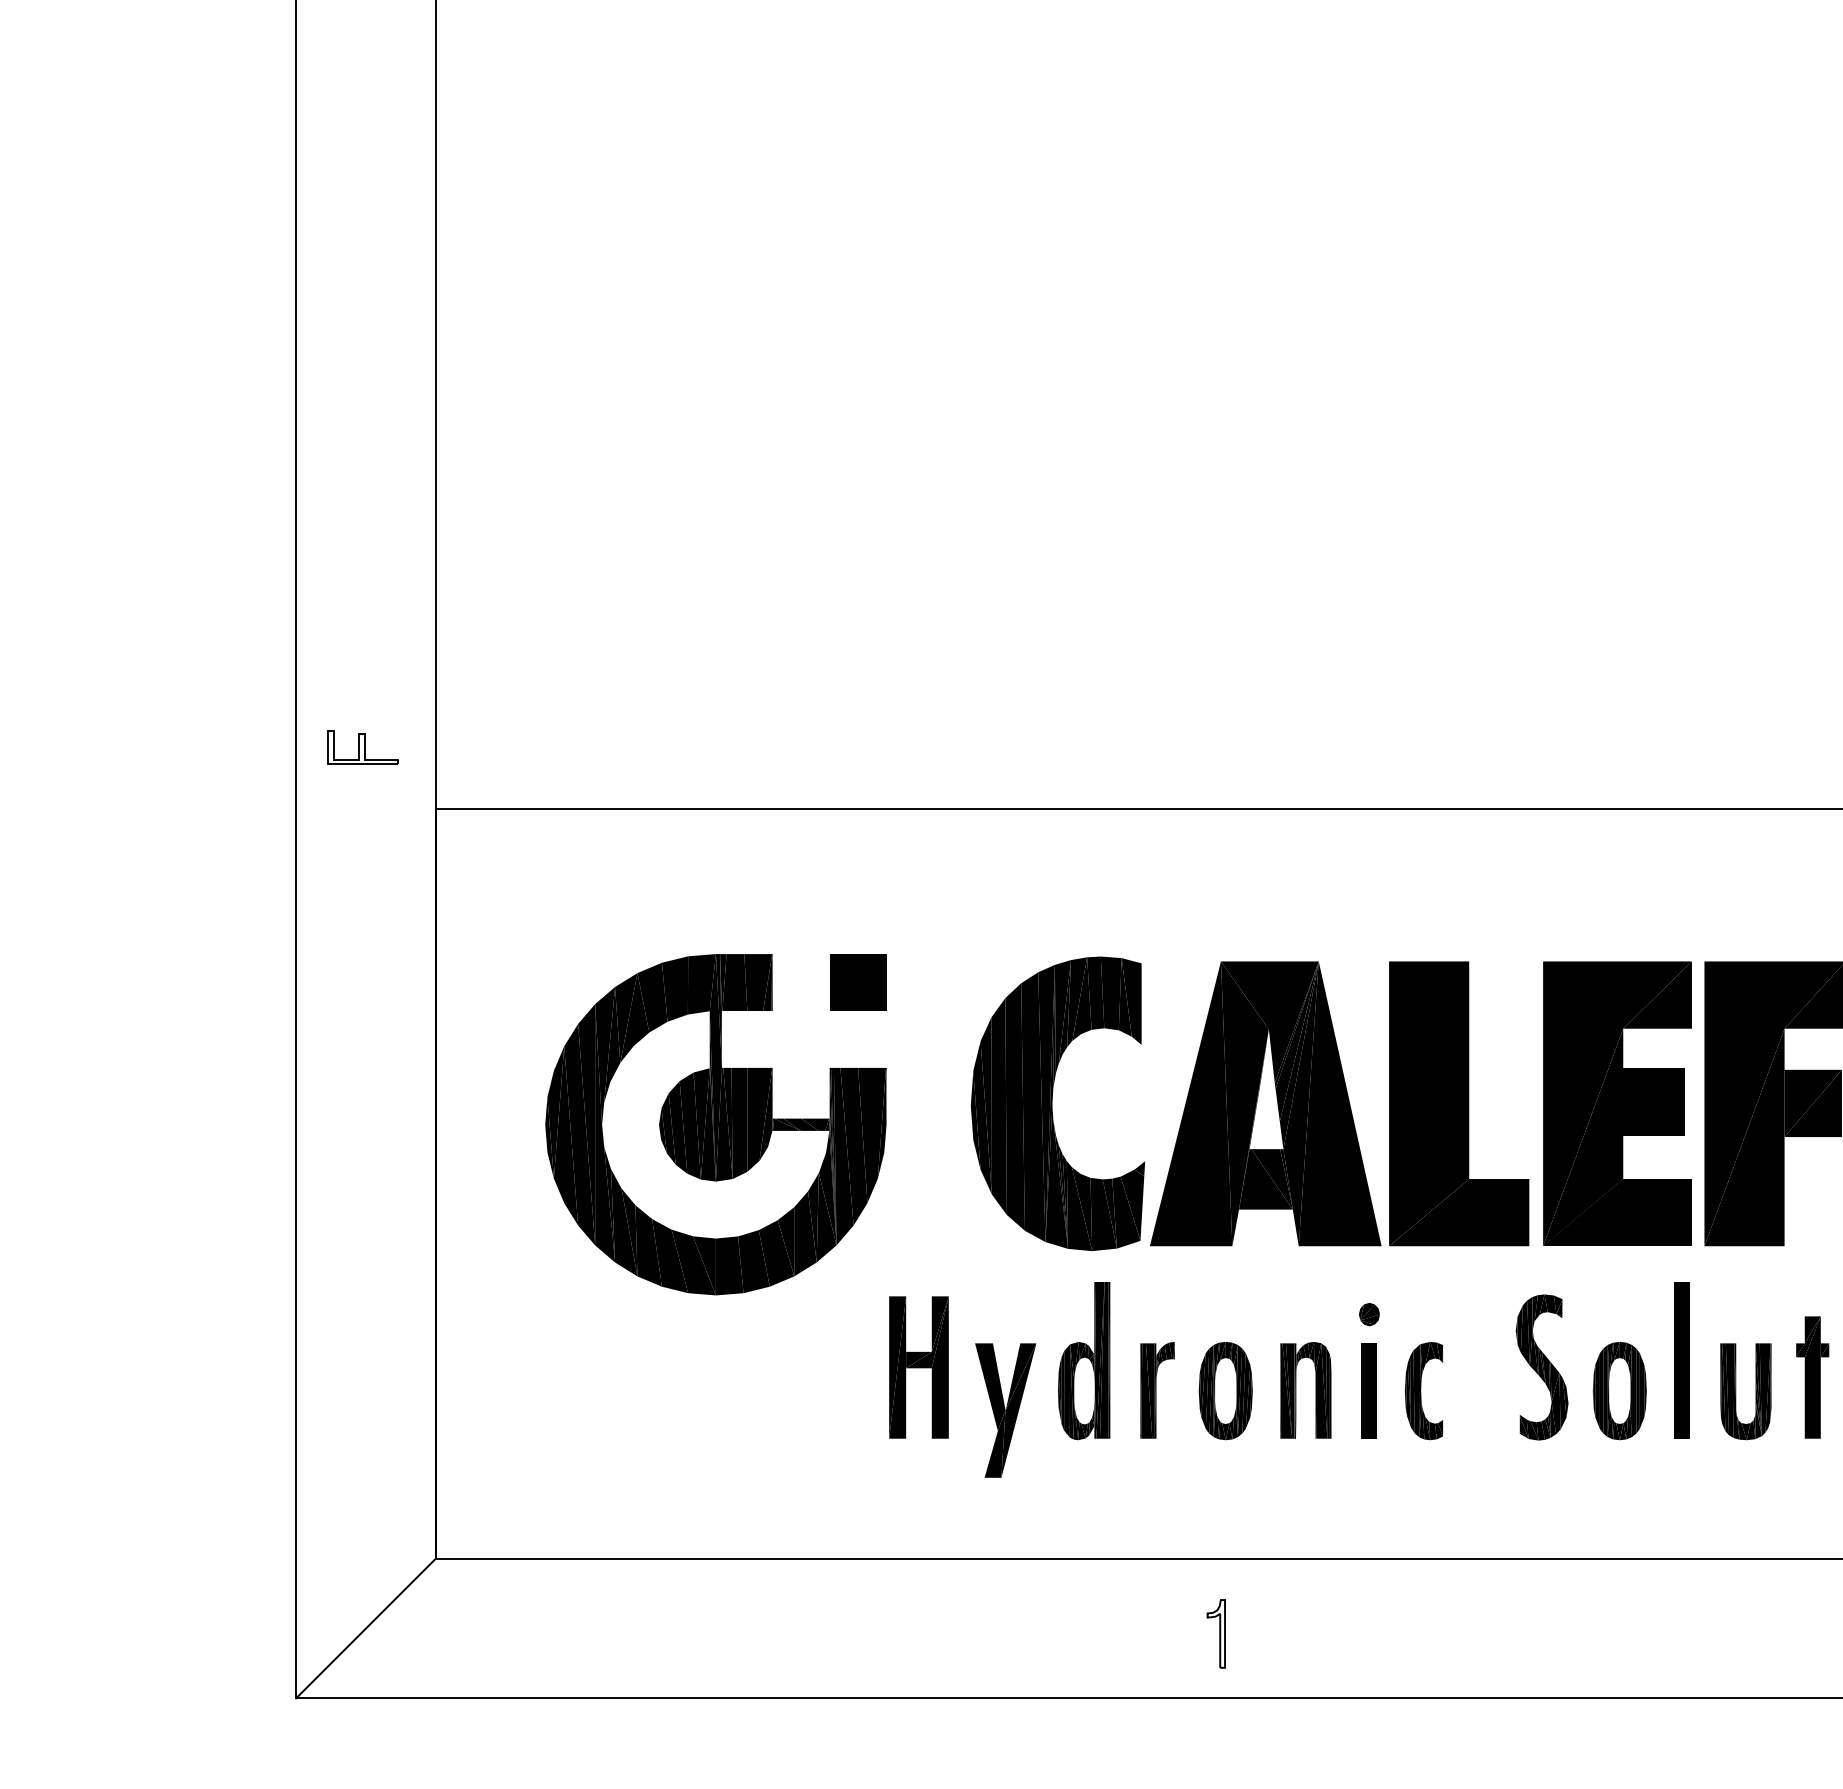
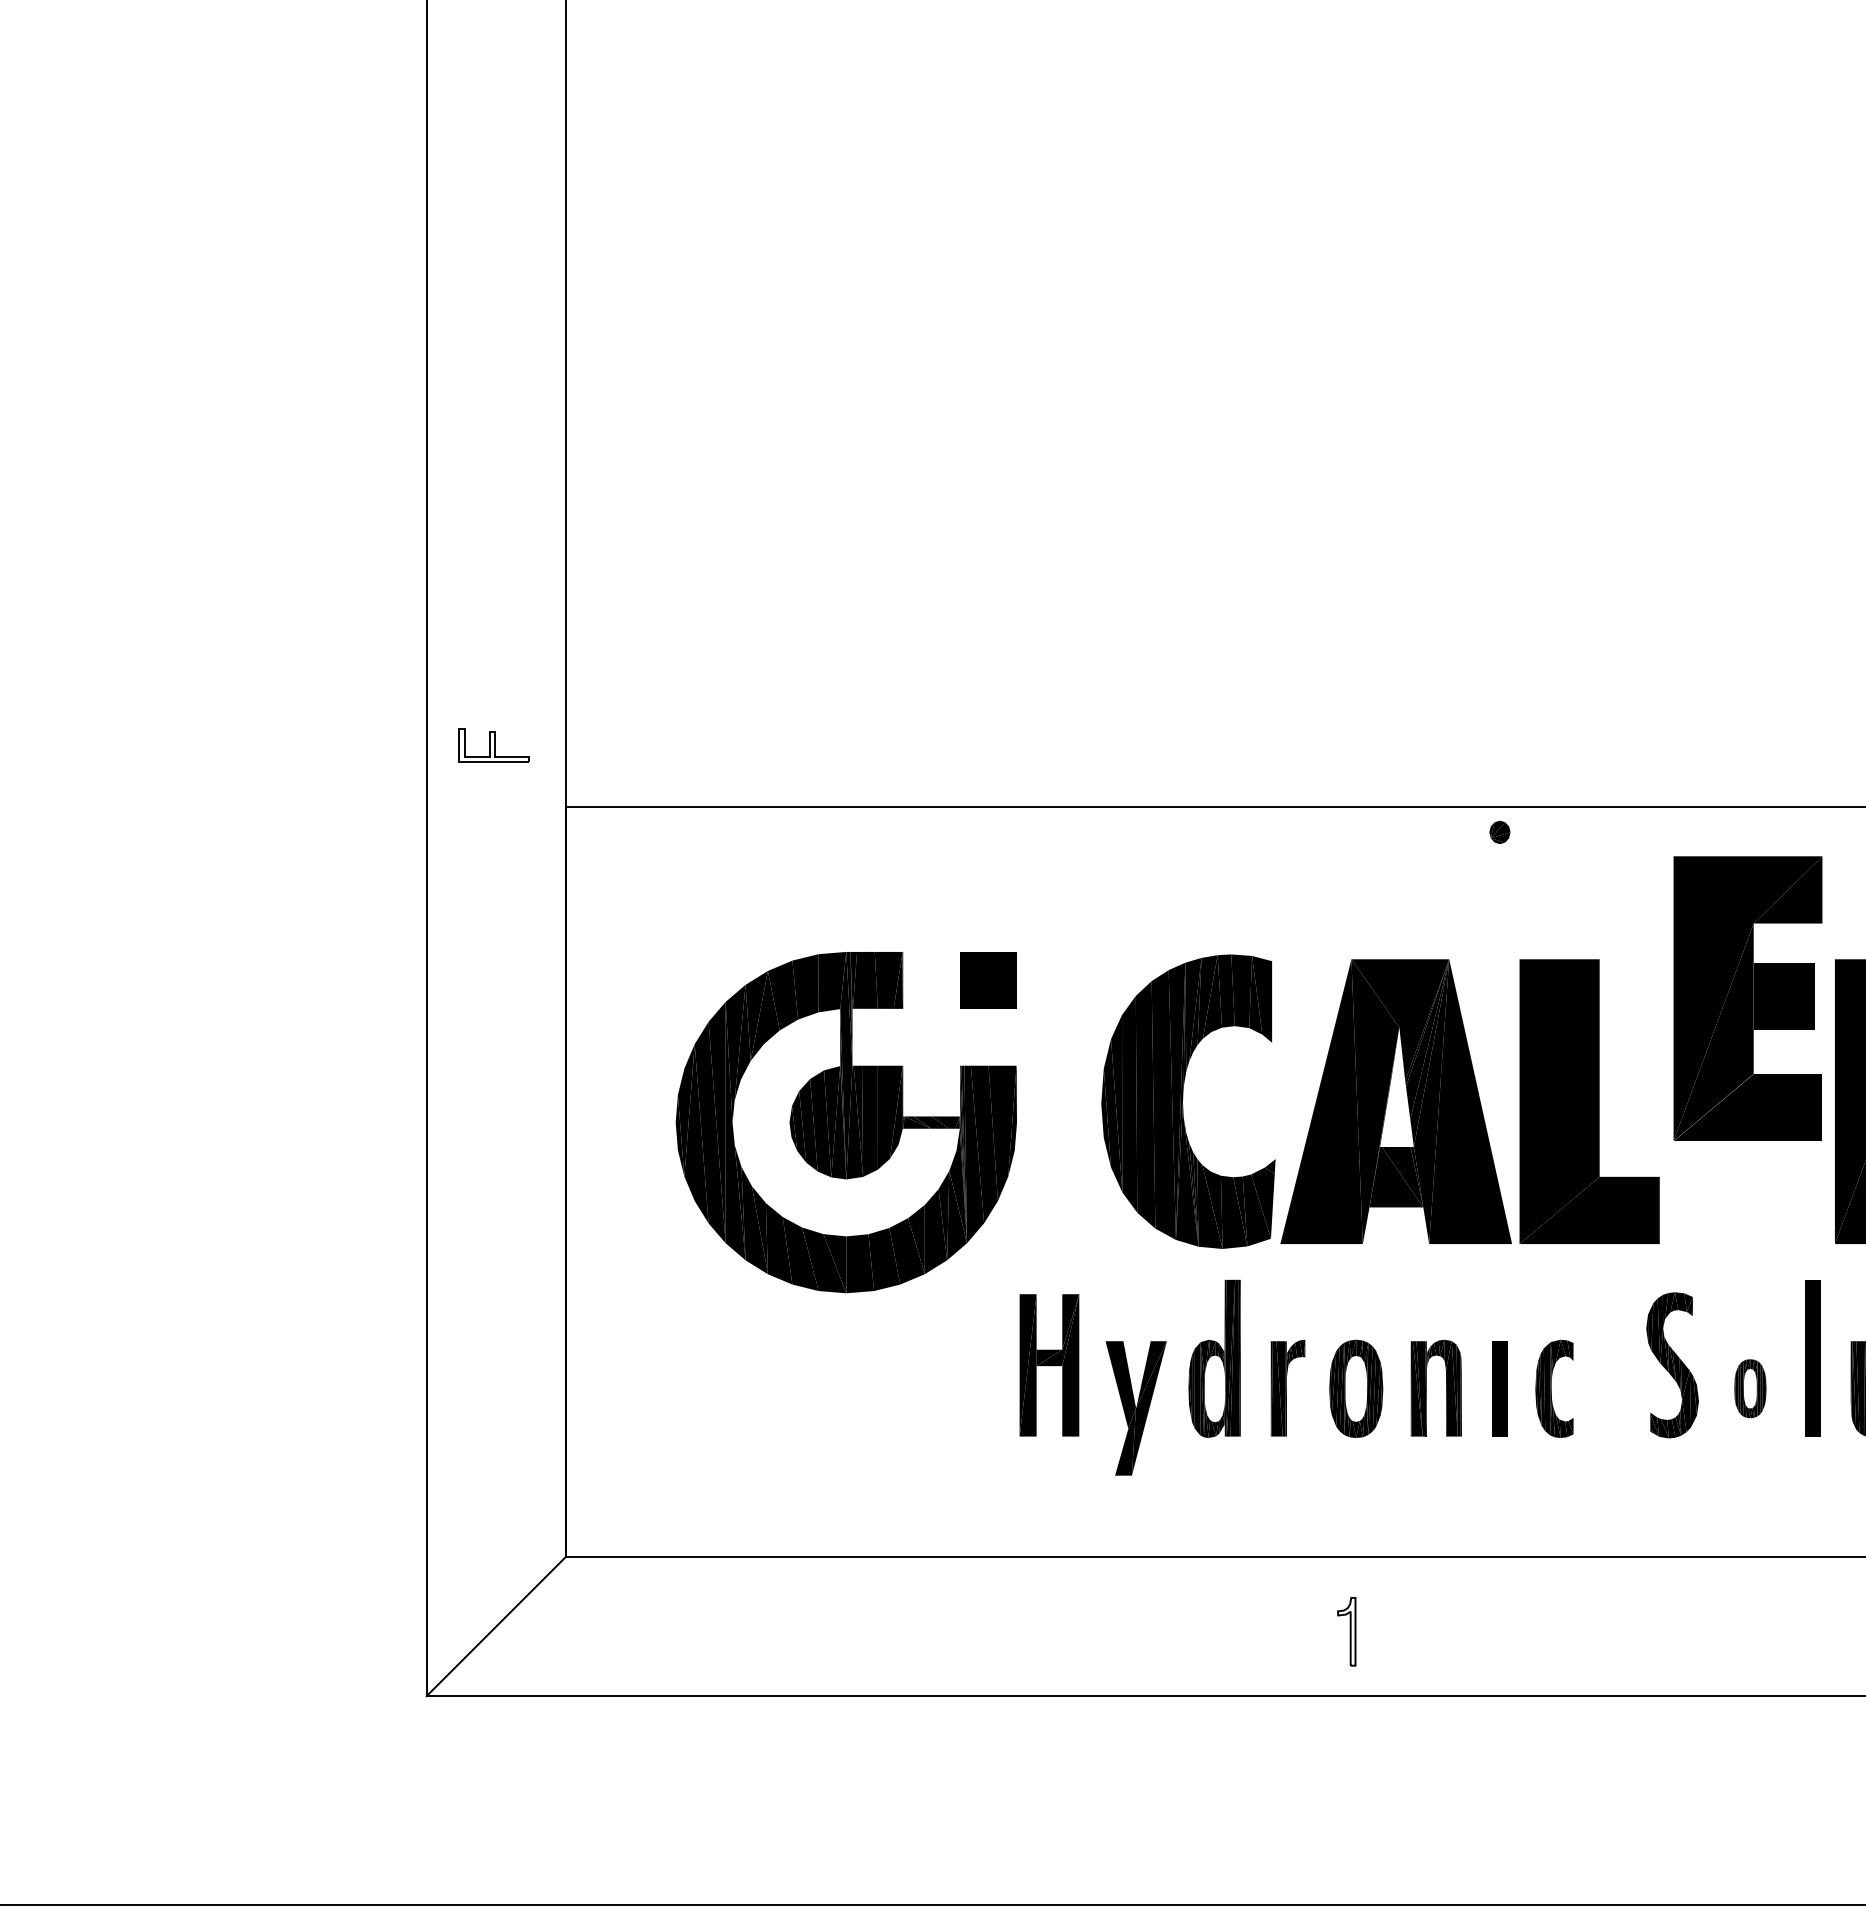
part: (1617, 1103) -> (1747, 998), moved
part: (1369, 1313) -> (1499, 831), moved
part: (1620, 1390) -> (1750, 1388), size x0.6

